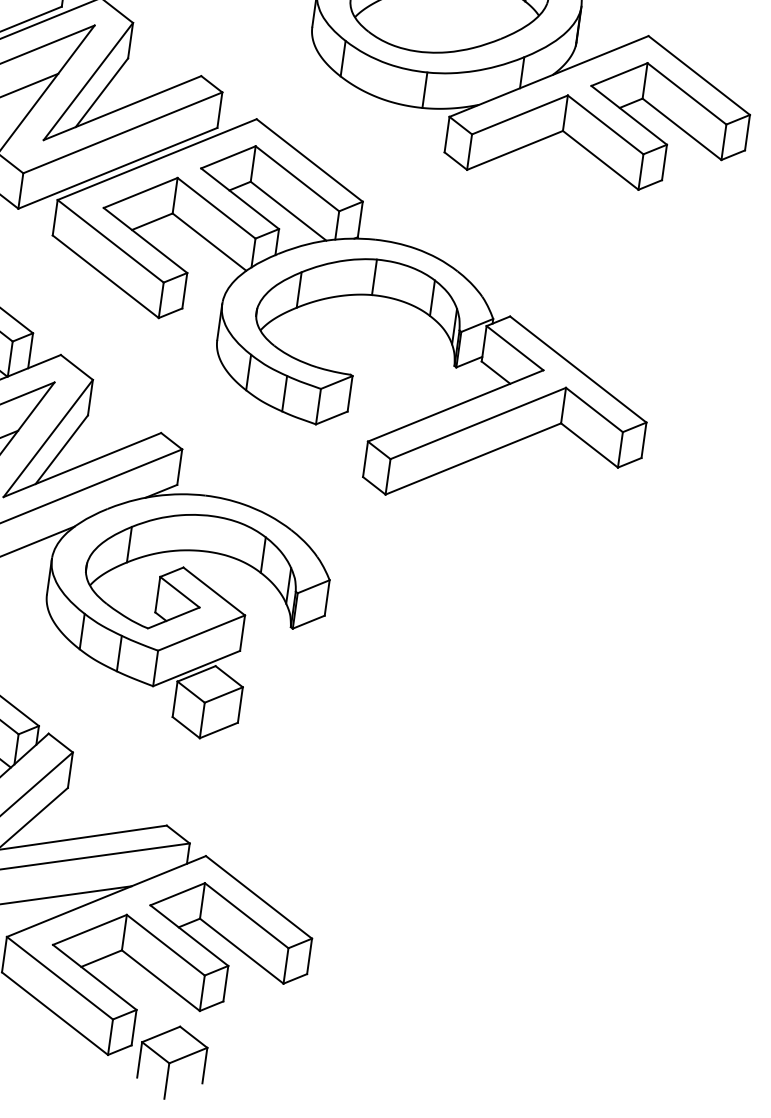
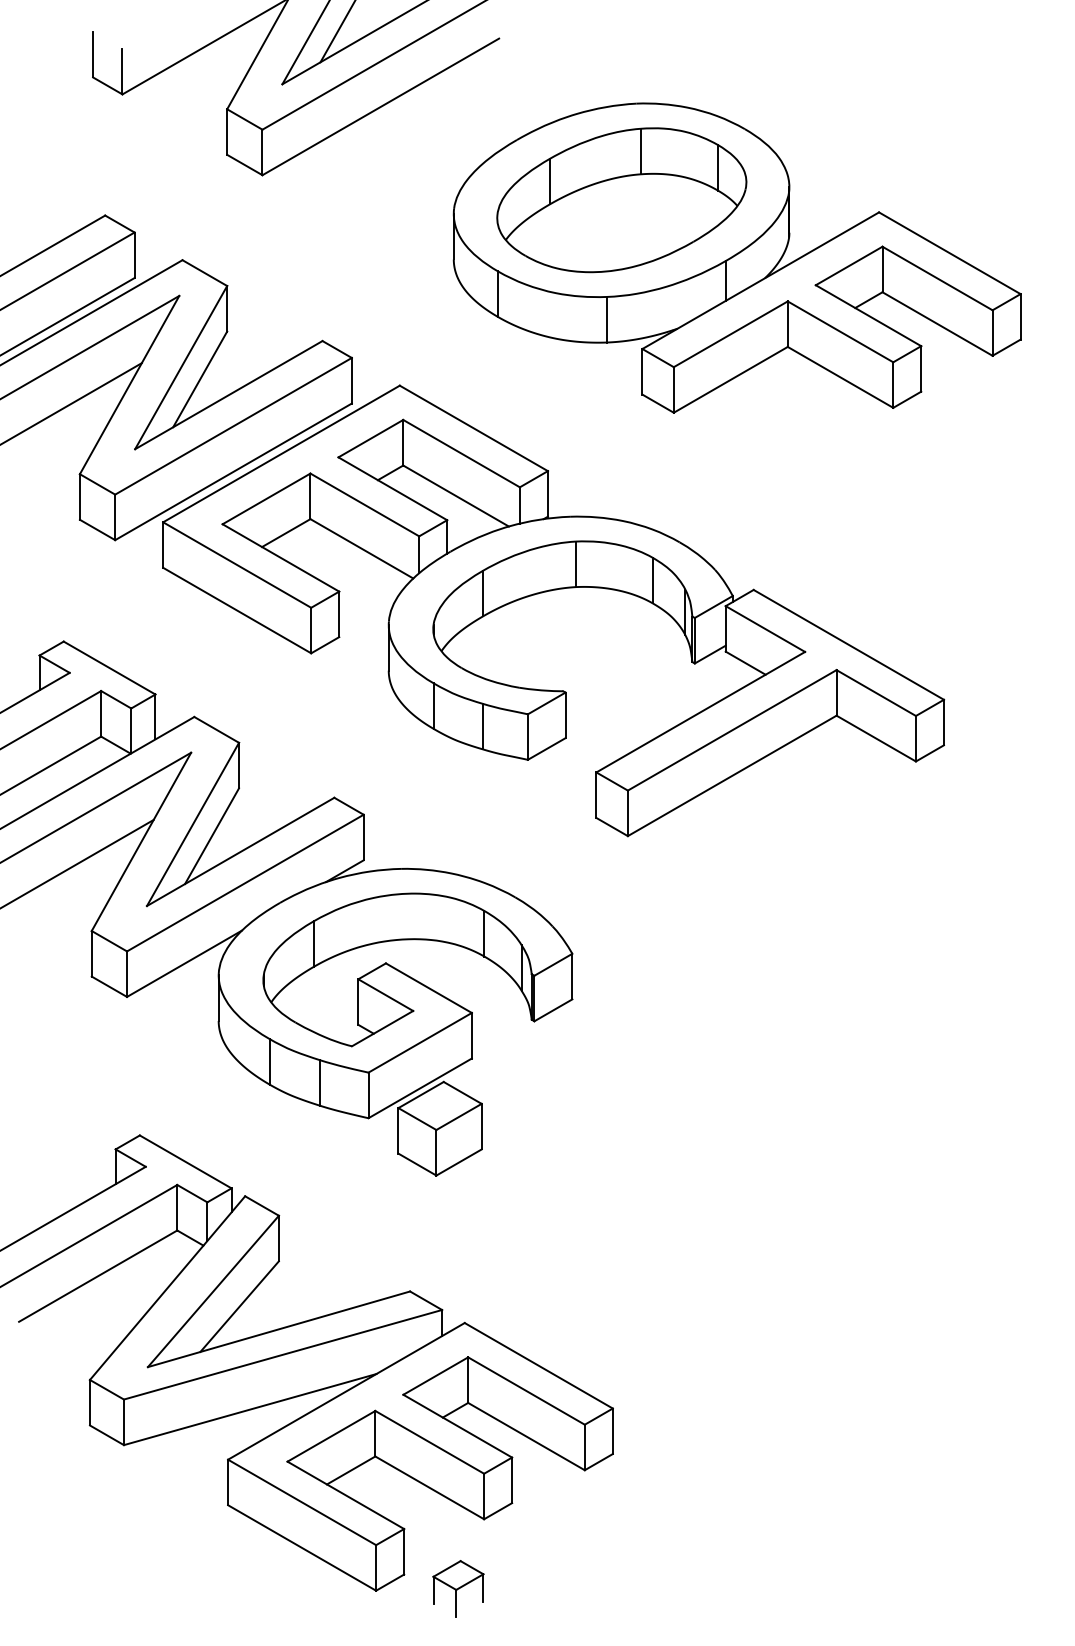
part: (172, 1062) -> (458, 1588), size x0.6

